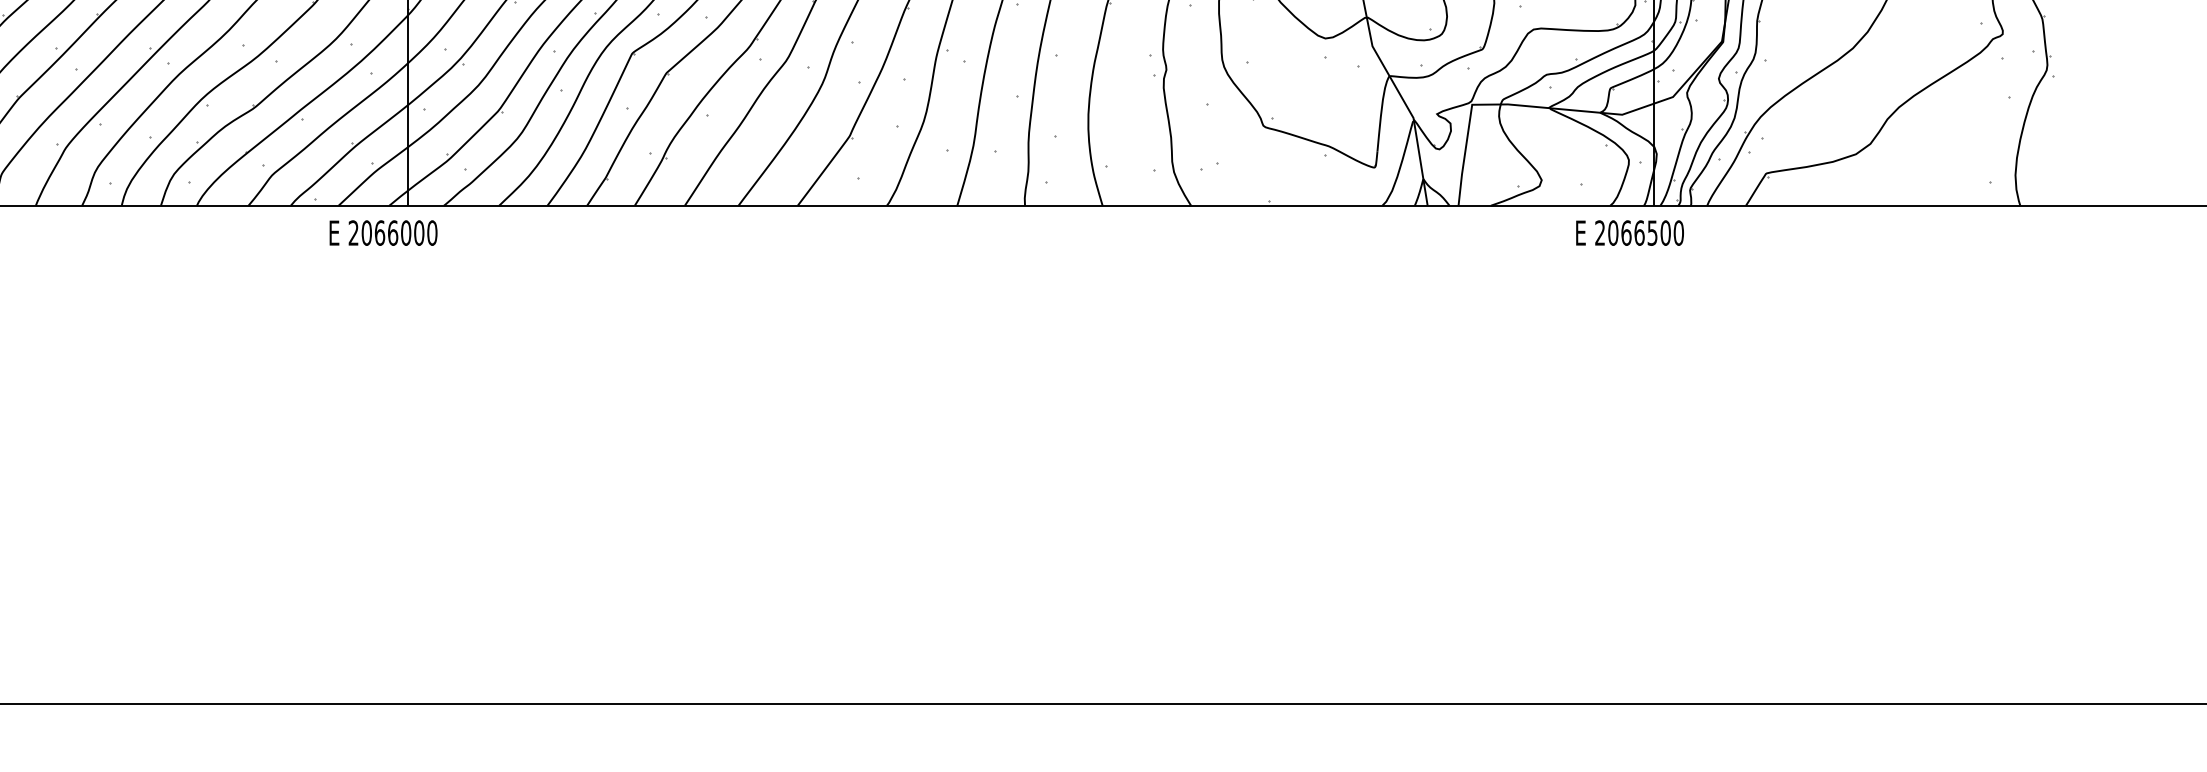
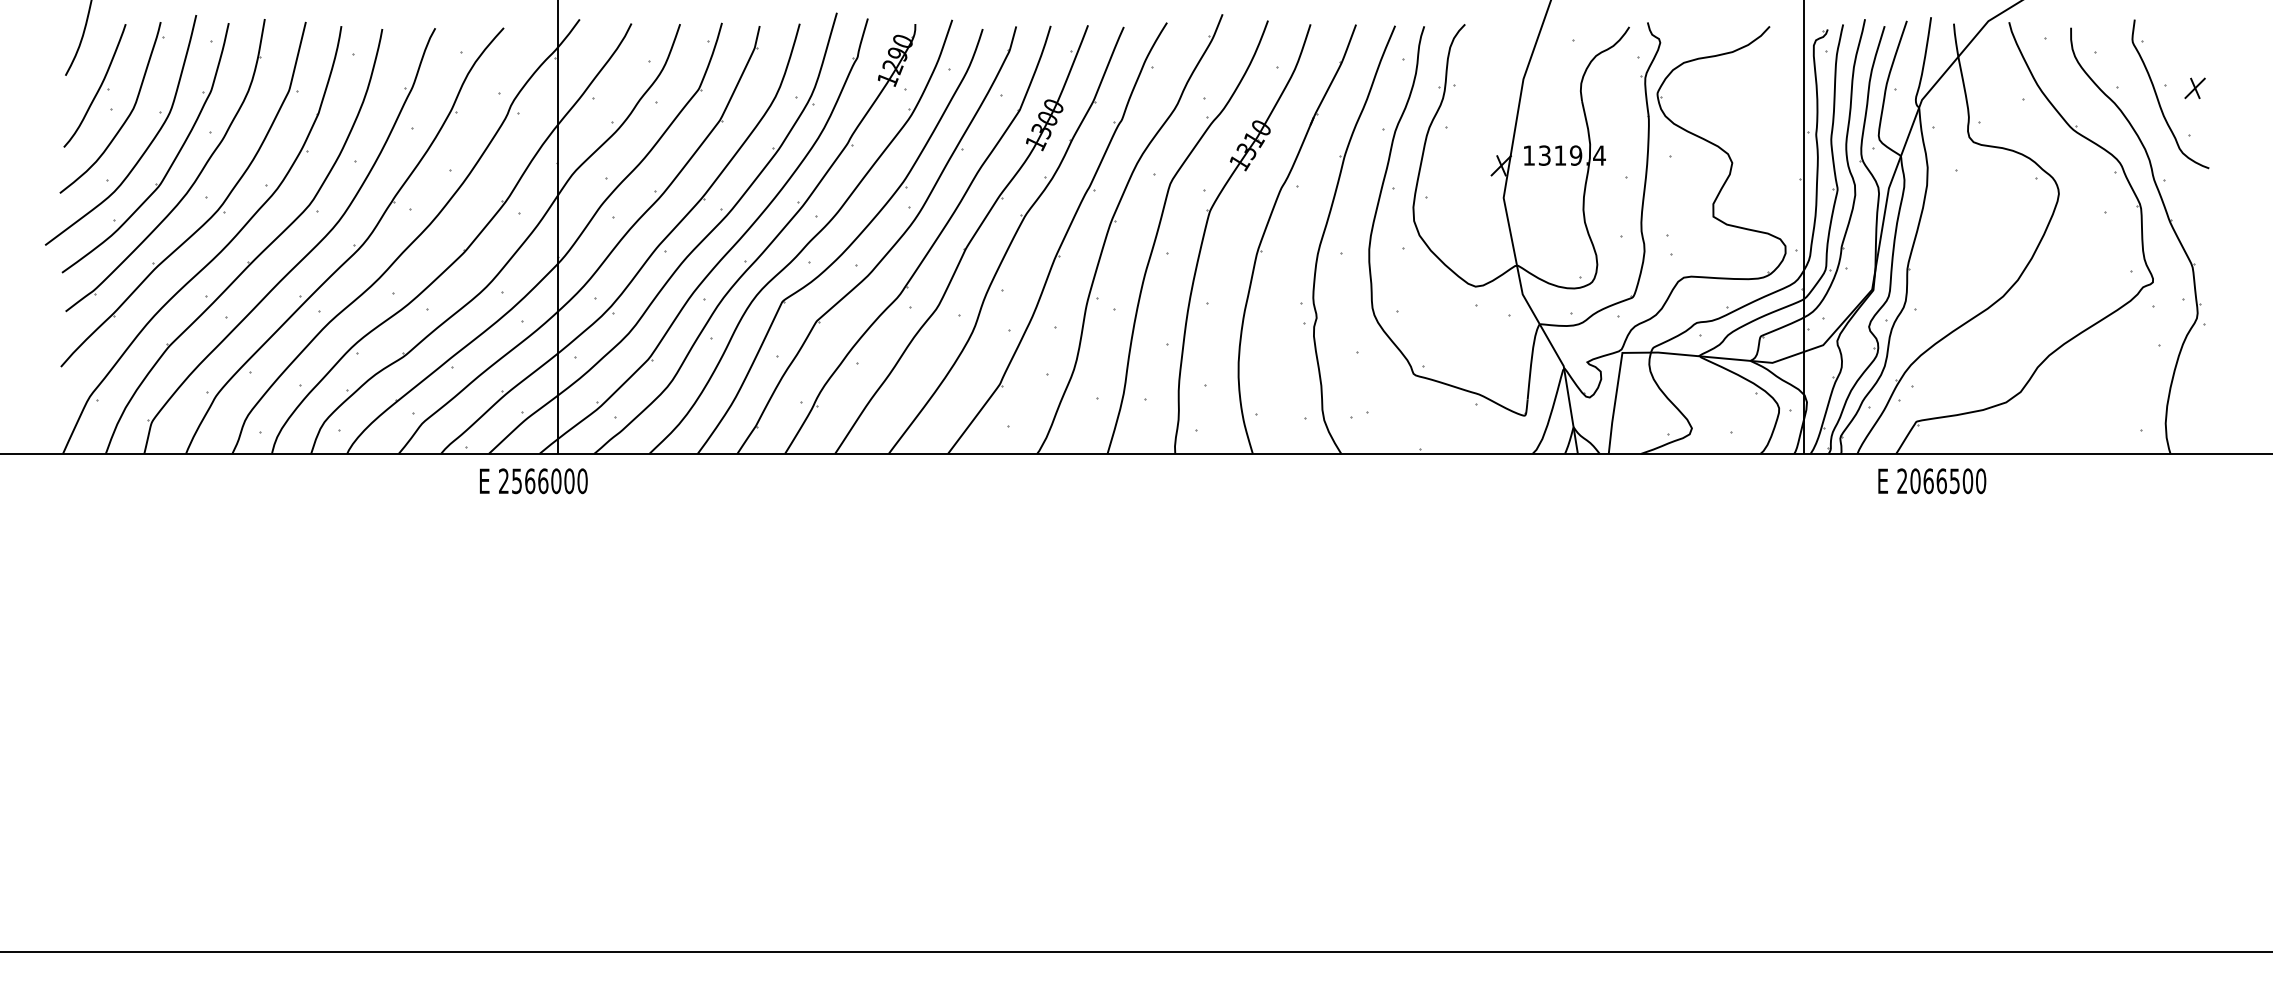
text: (367, 233) -> (517, 481), 2066000 -> 2566000
text: (1630, 233) -> (1932, 481), moved

